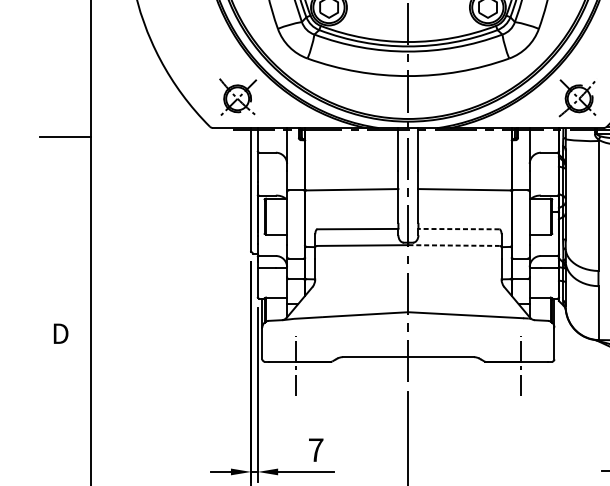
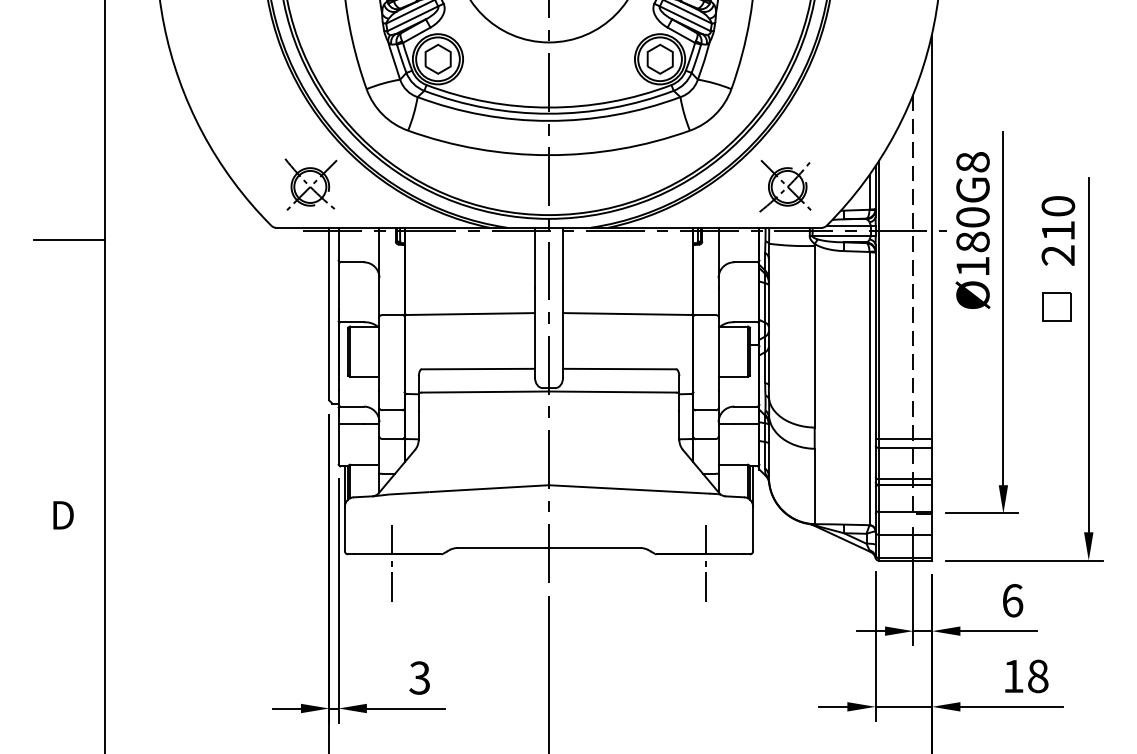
line: (458, 229) -> (619, 369), dashed -> solid
line: (453, 245) -> (612, 392), dashed -> solid
text: (315, 449) -> (419, 677), 7 -> 3

